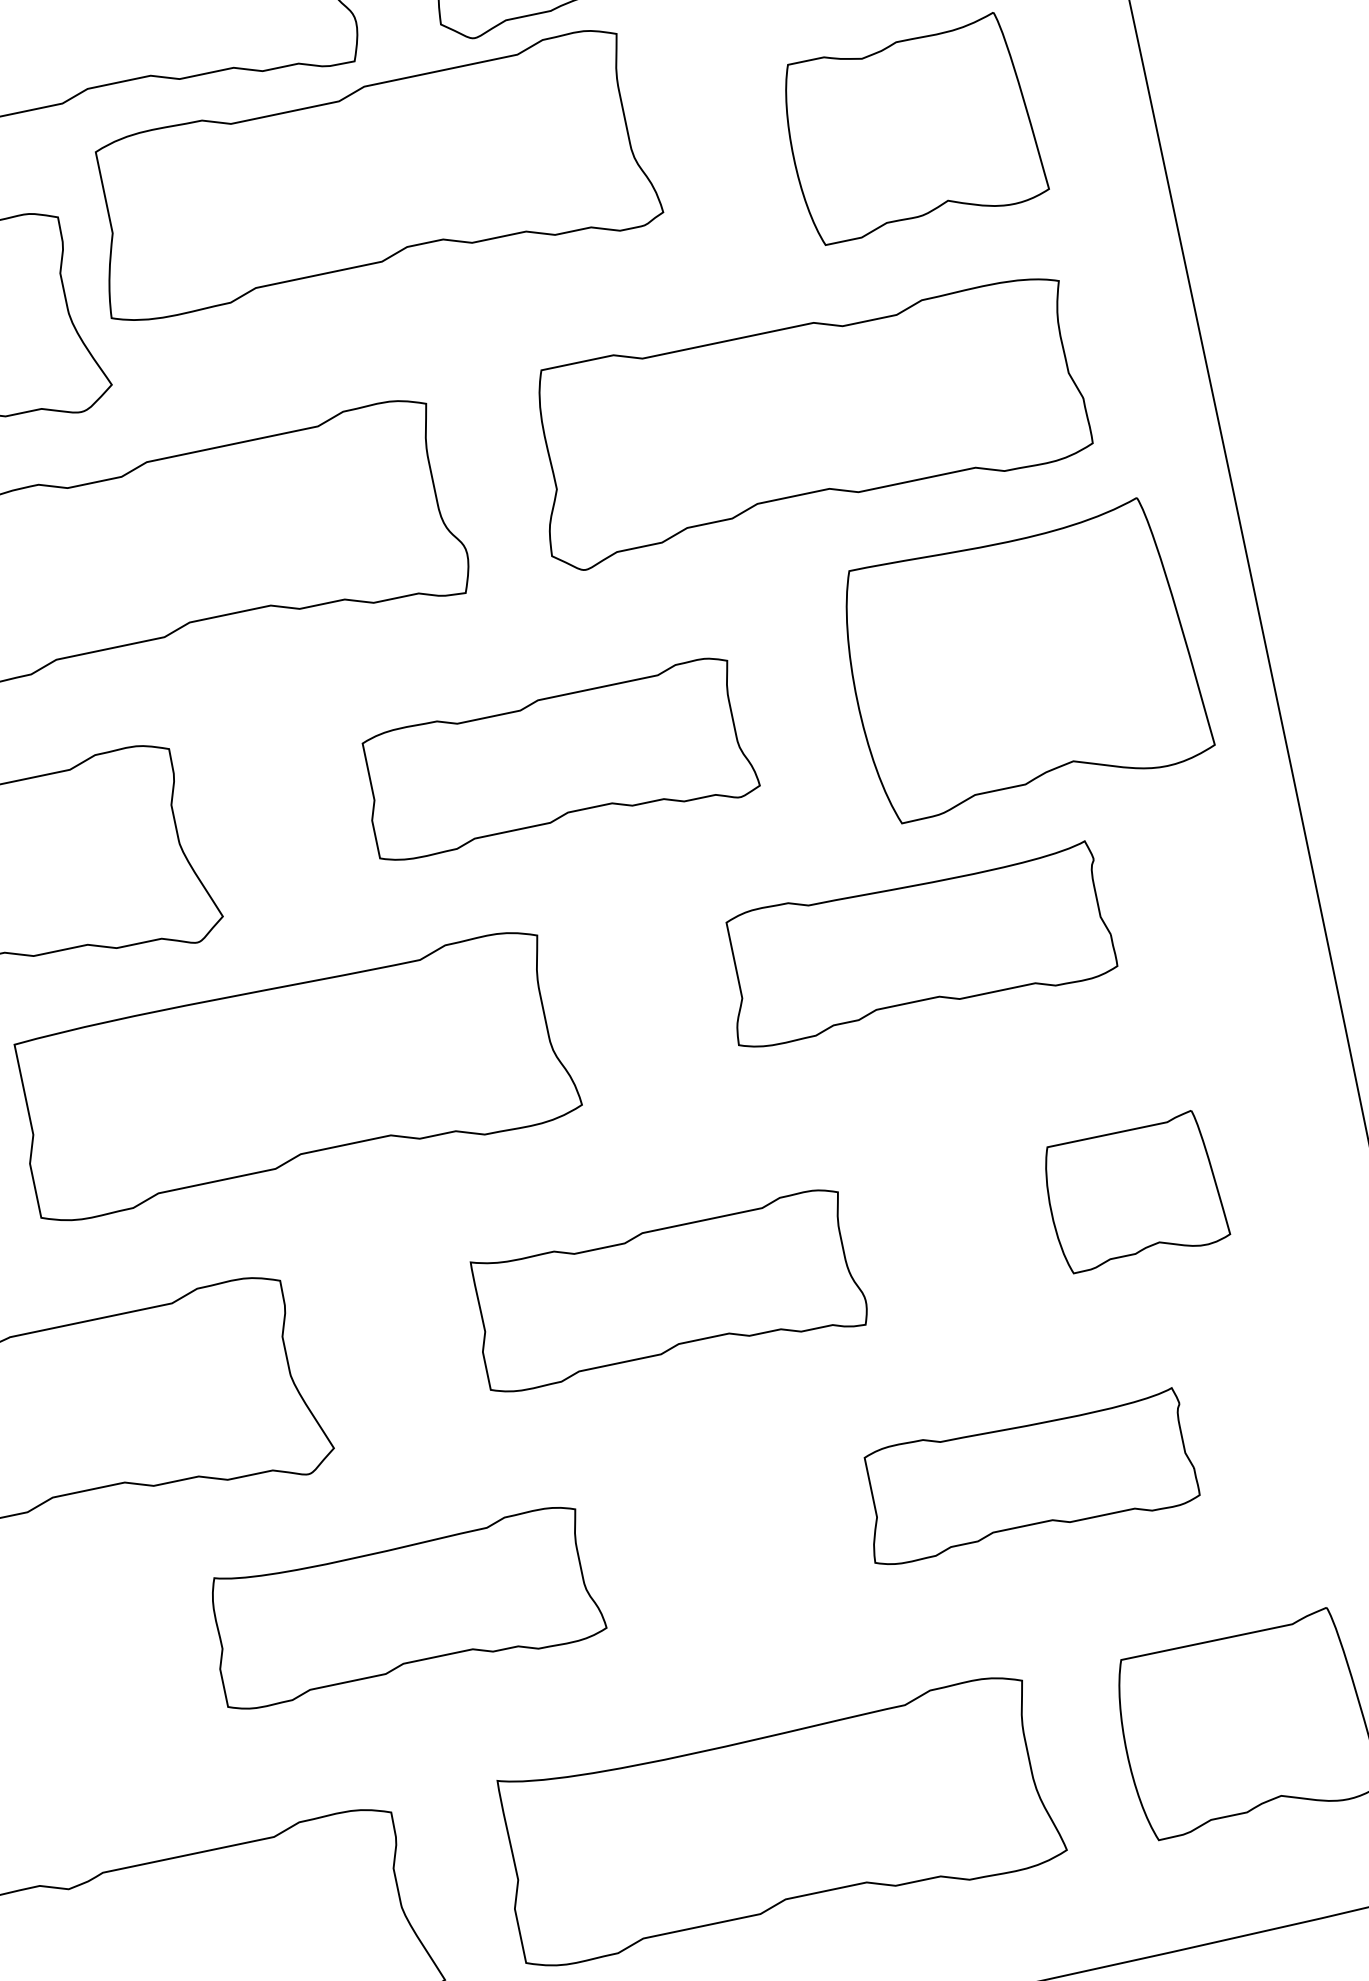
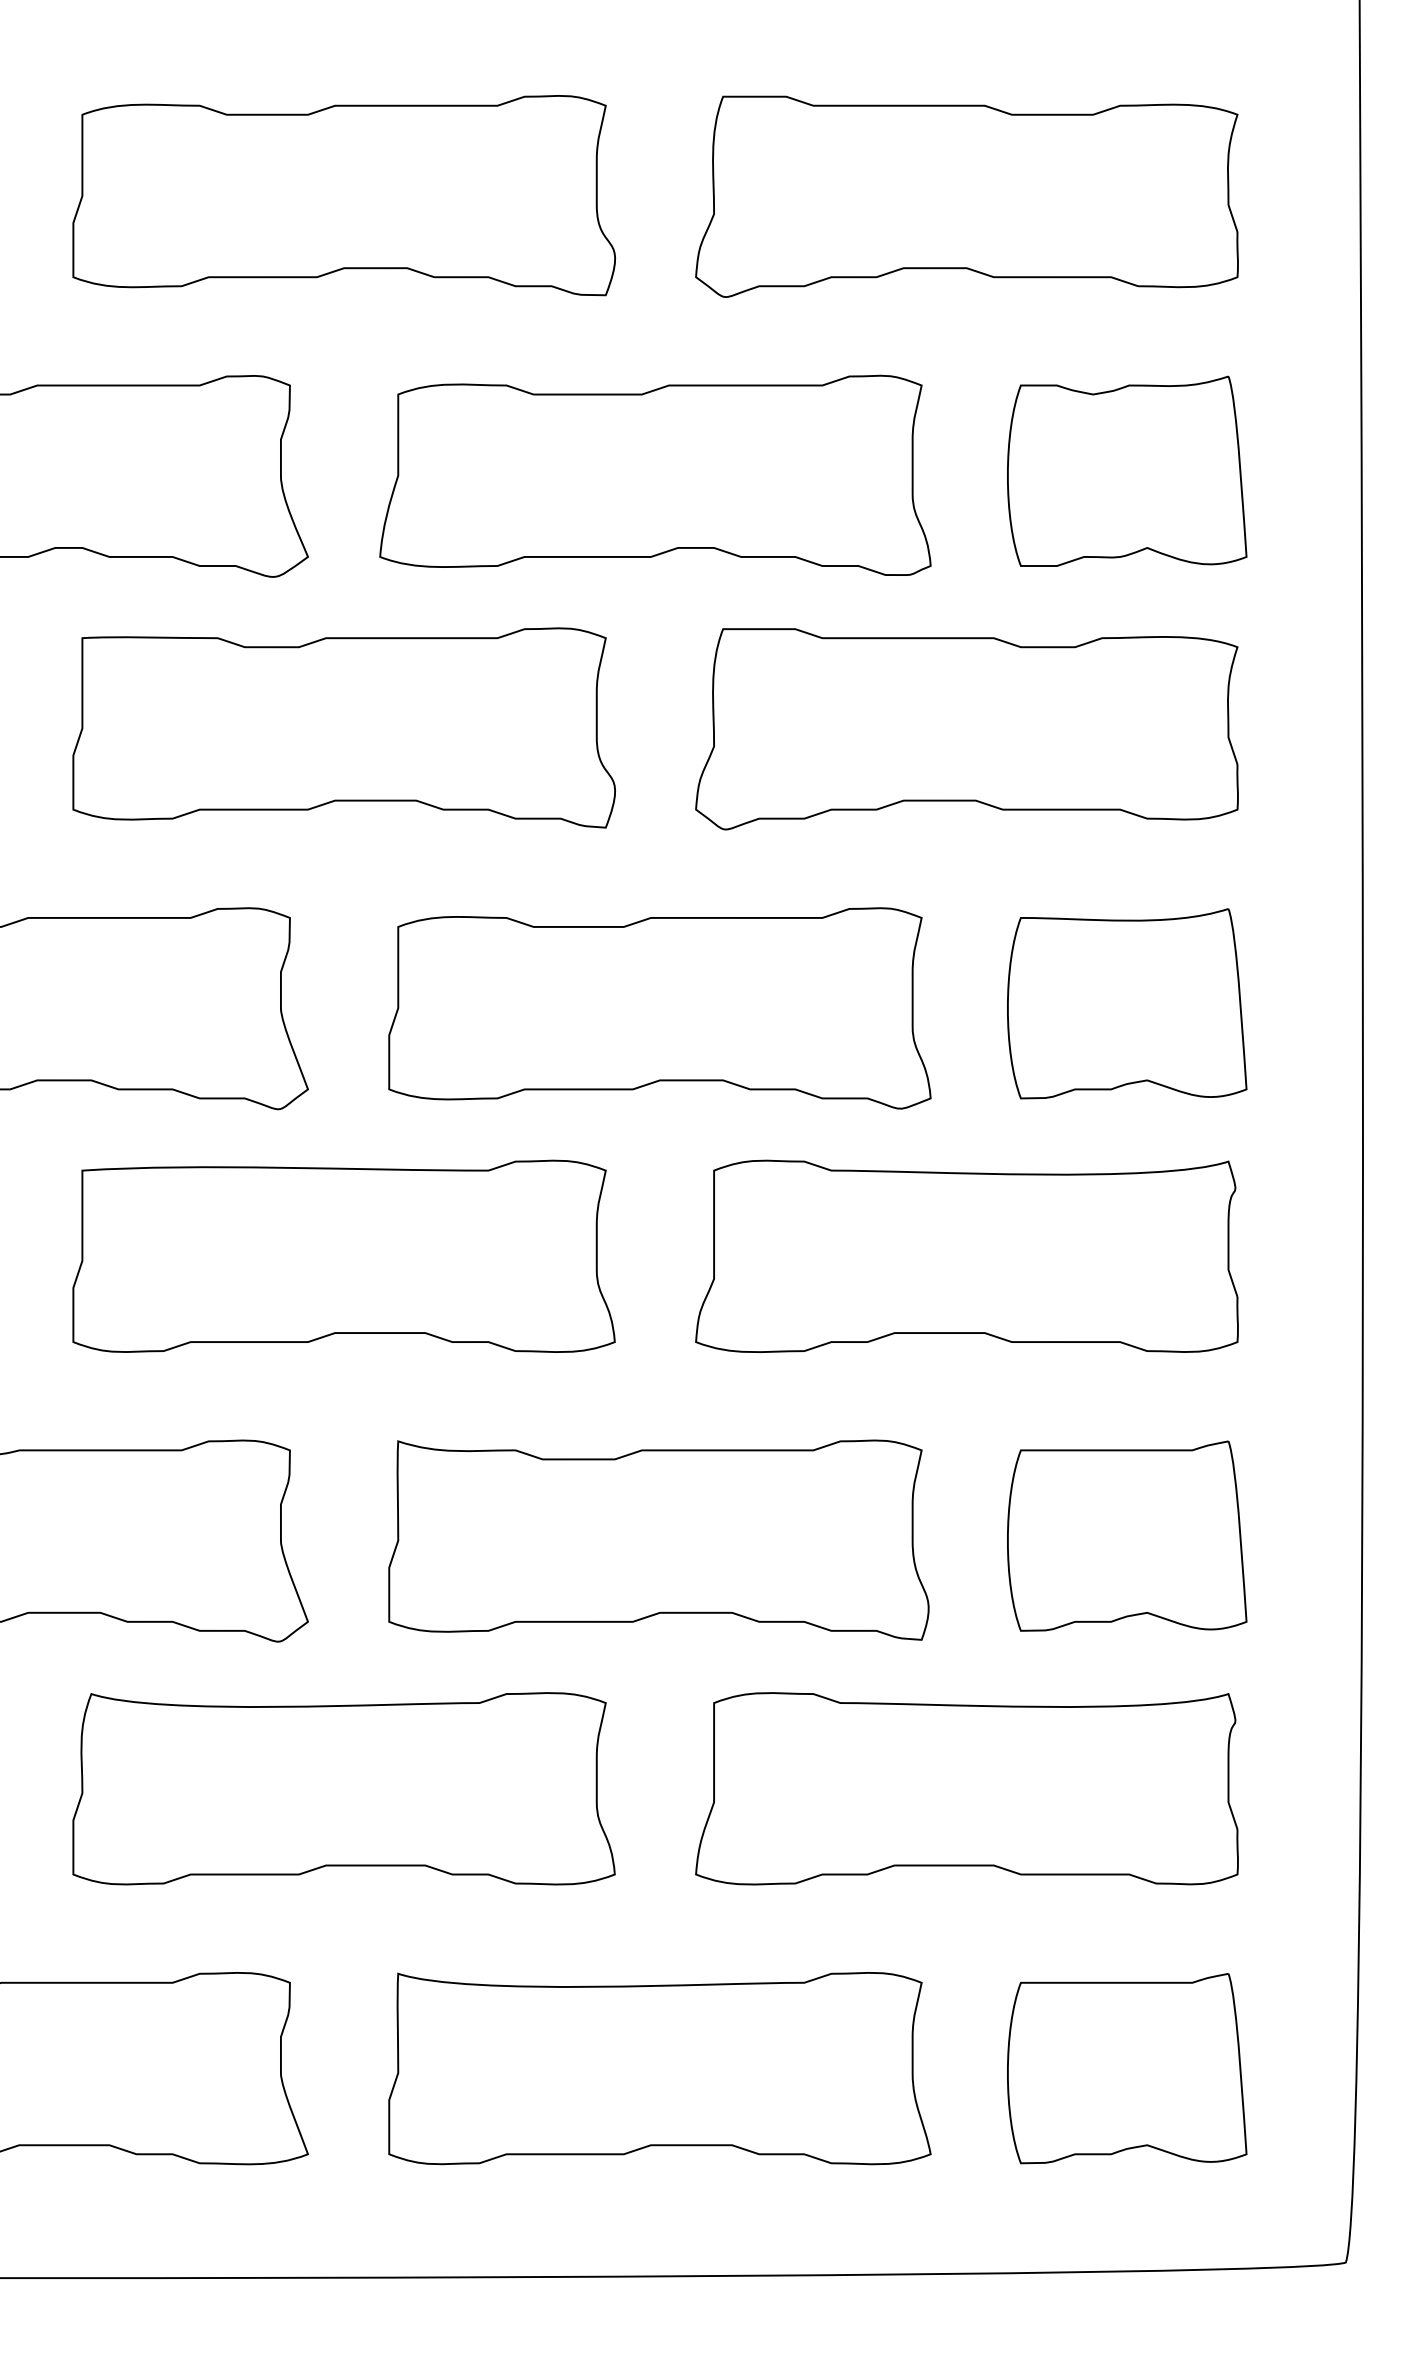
part: (369, 178) -> (655, 474), moved
part: (1023, 659) -> (1127, 1003), size x0.71
part: (557, 762) -> (659, 1008), size x1.43
part: (915, 945) -> (966, 1255), size x1.43
part: (1134, 1191) -> (1127, 1535), size x1.43
part: (666, 1292) -> (658, 1539), size x1.43
part: (1026, 1477) -> (966, 1788), size x1.67
part: (404, 1607) -> (343, 1788), size x1.43

